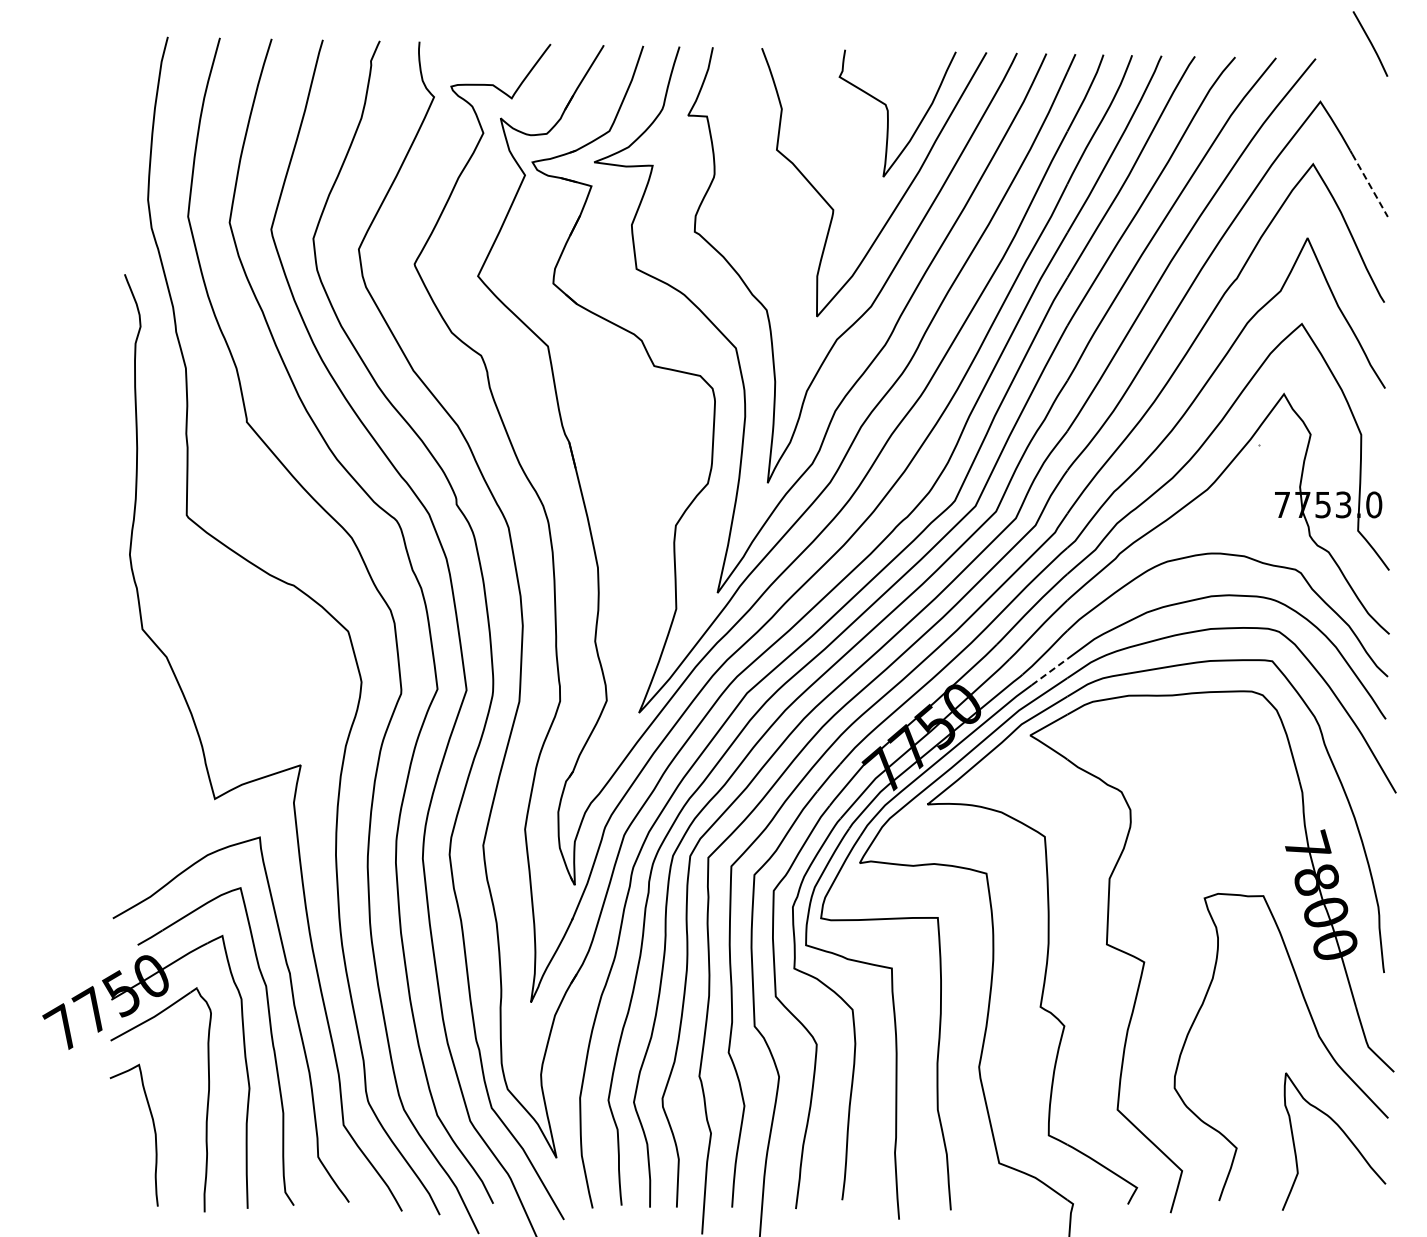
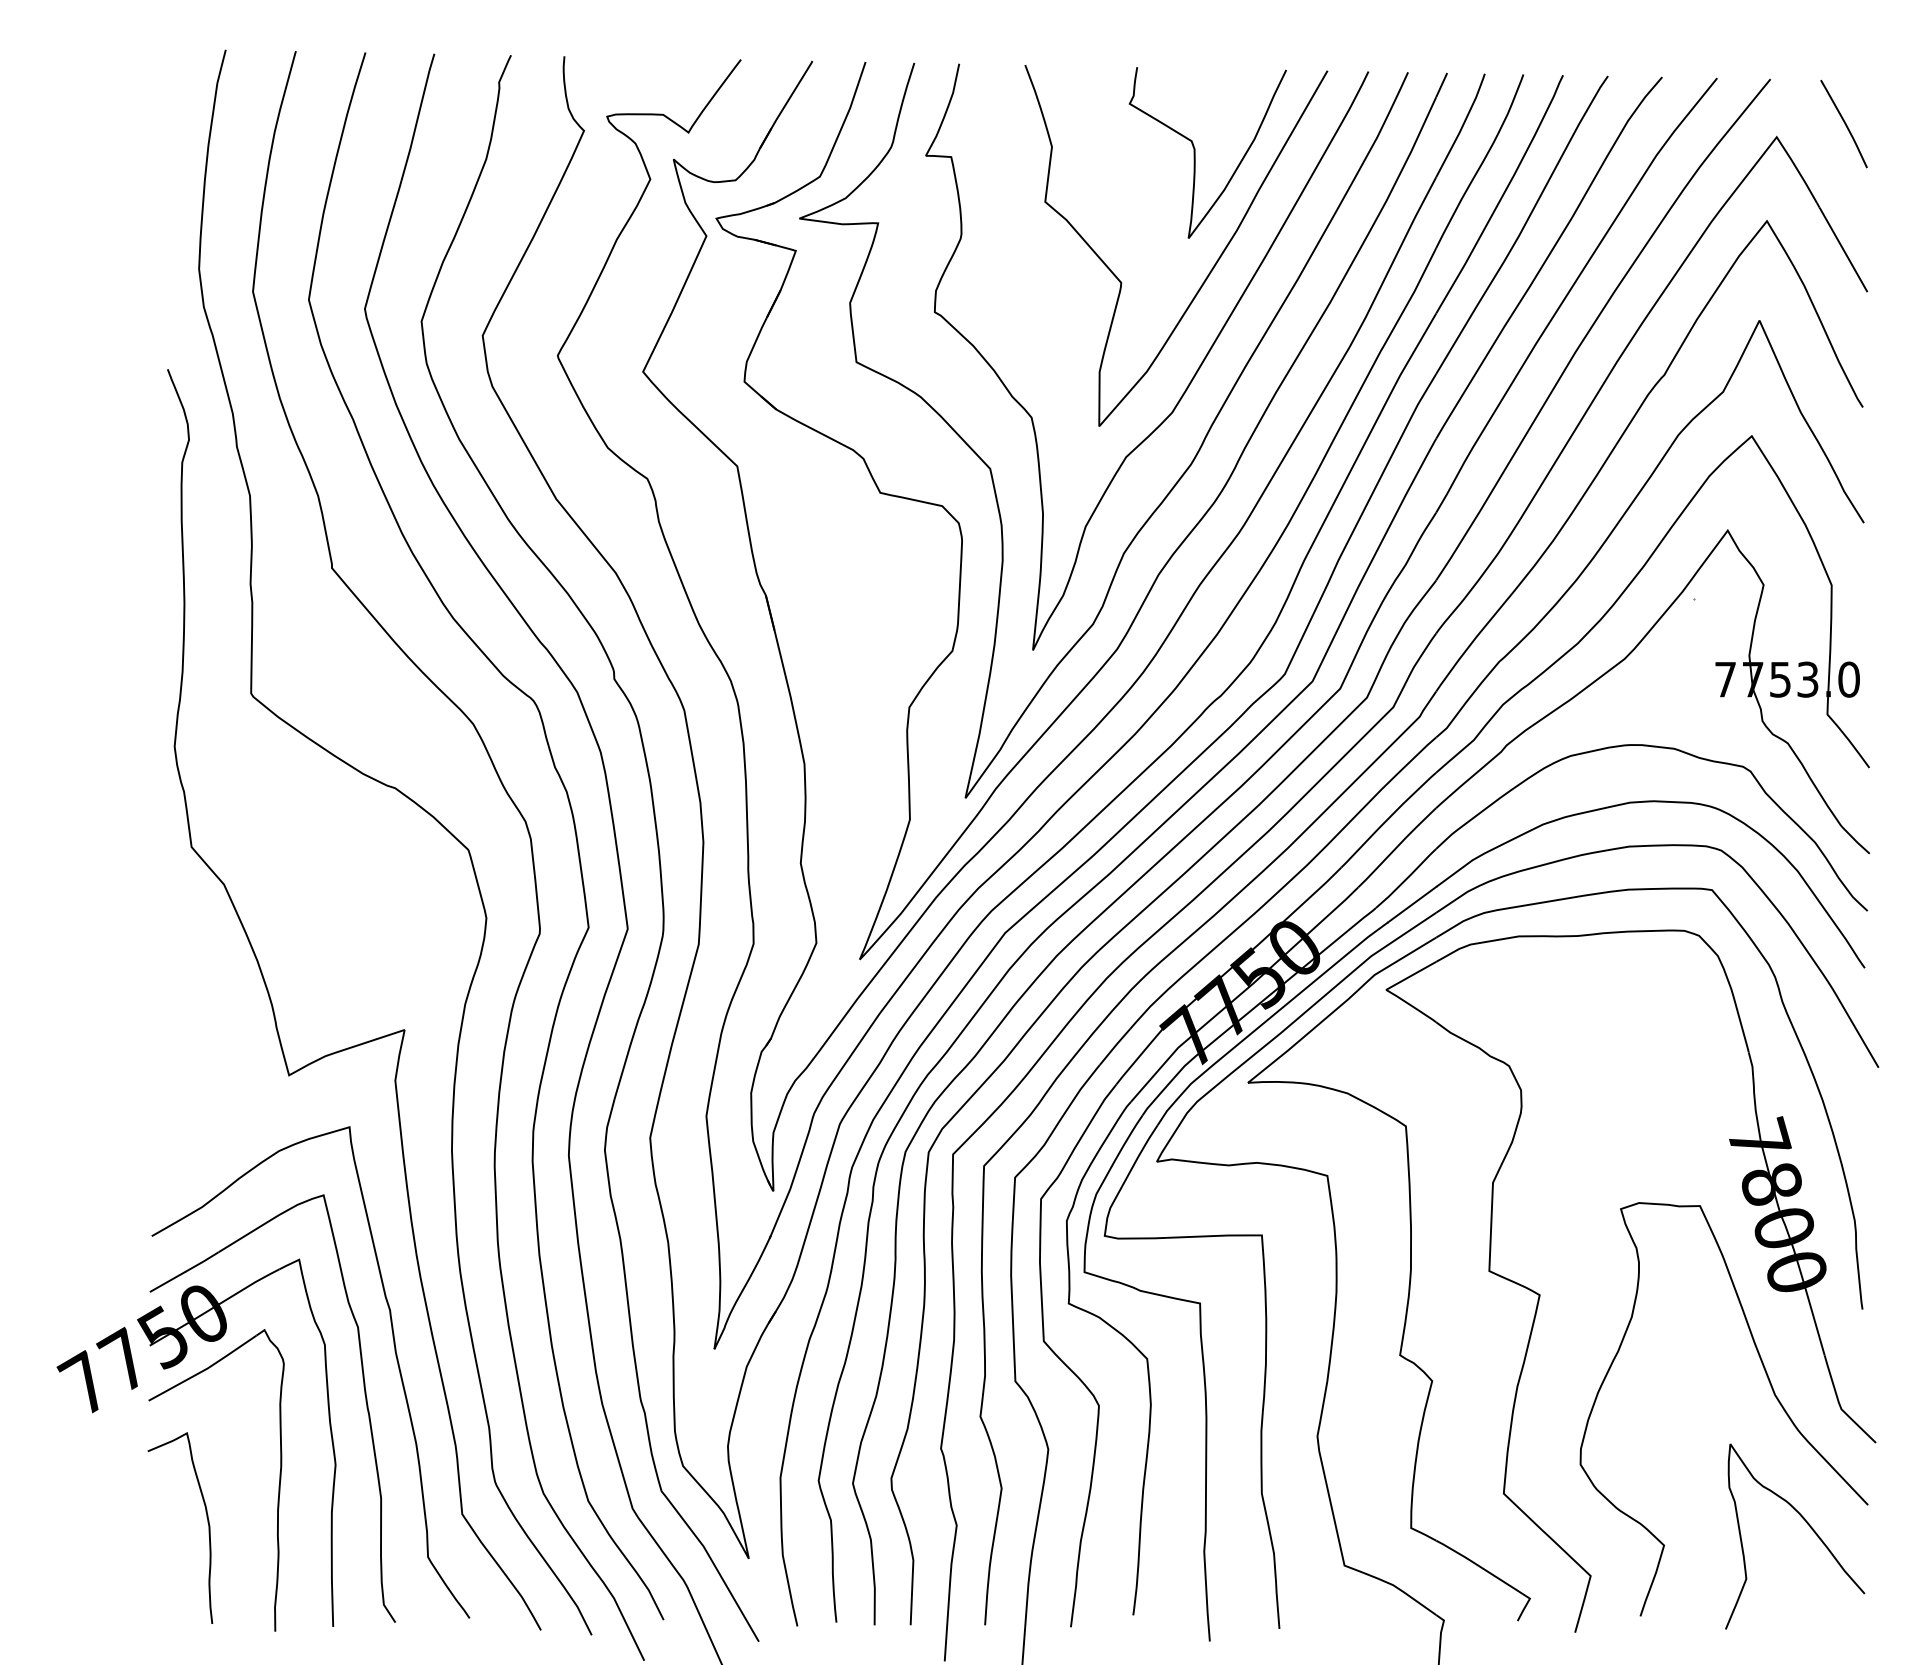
line: (1370, 43) -> (1844, 123), moved
line: (1370, 186) -> (1844, 251), dashed -> solid
line: (1049, 671) -> (1412, 903), dashed -> solid
line: (124, 952) -> (167, 1281), added

